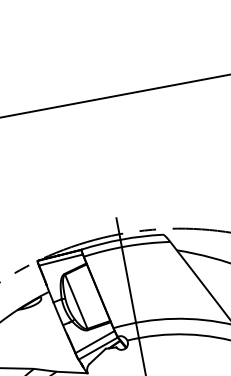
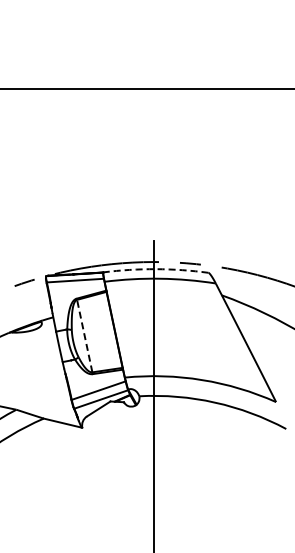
arc: (121, 239) -> (155, 269), solid -> dashed
line: (76, 301) -> (84, 335), solid -> dashed

